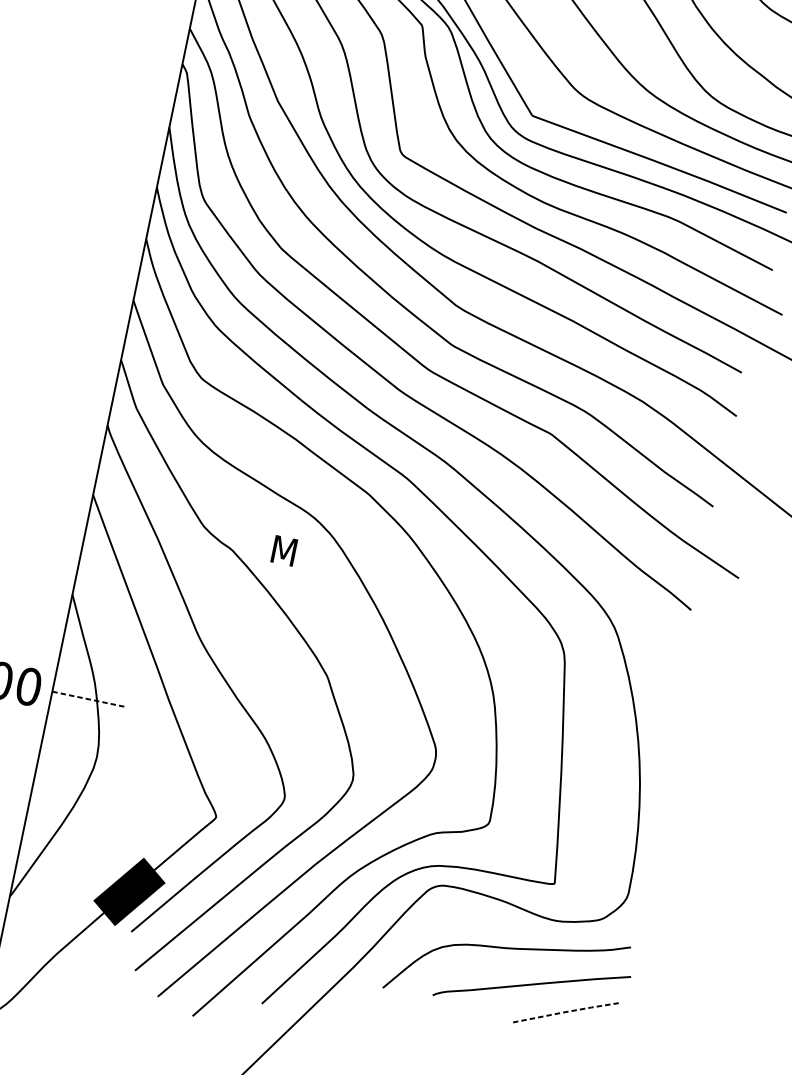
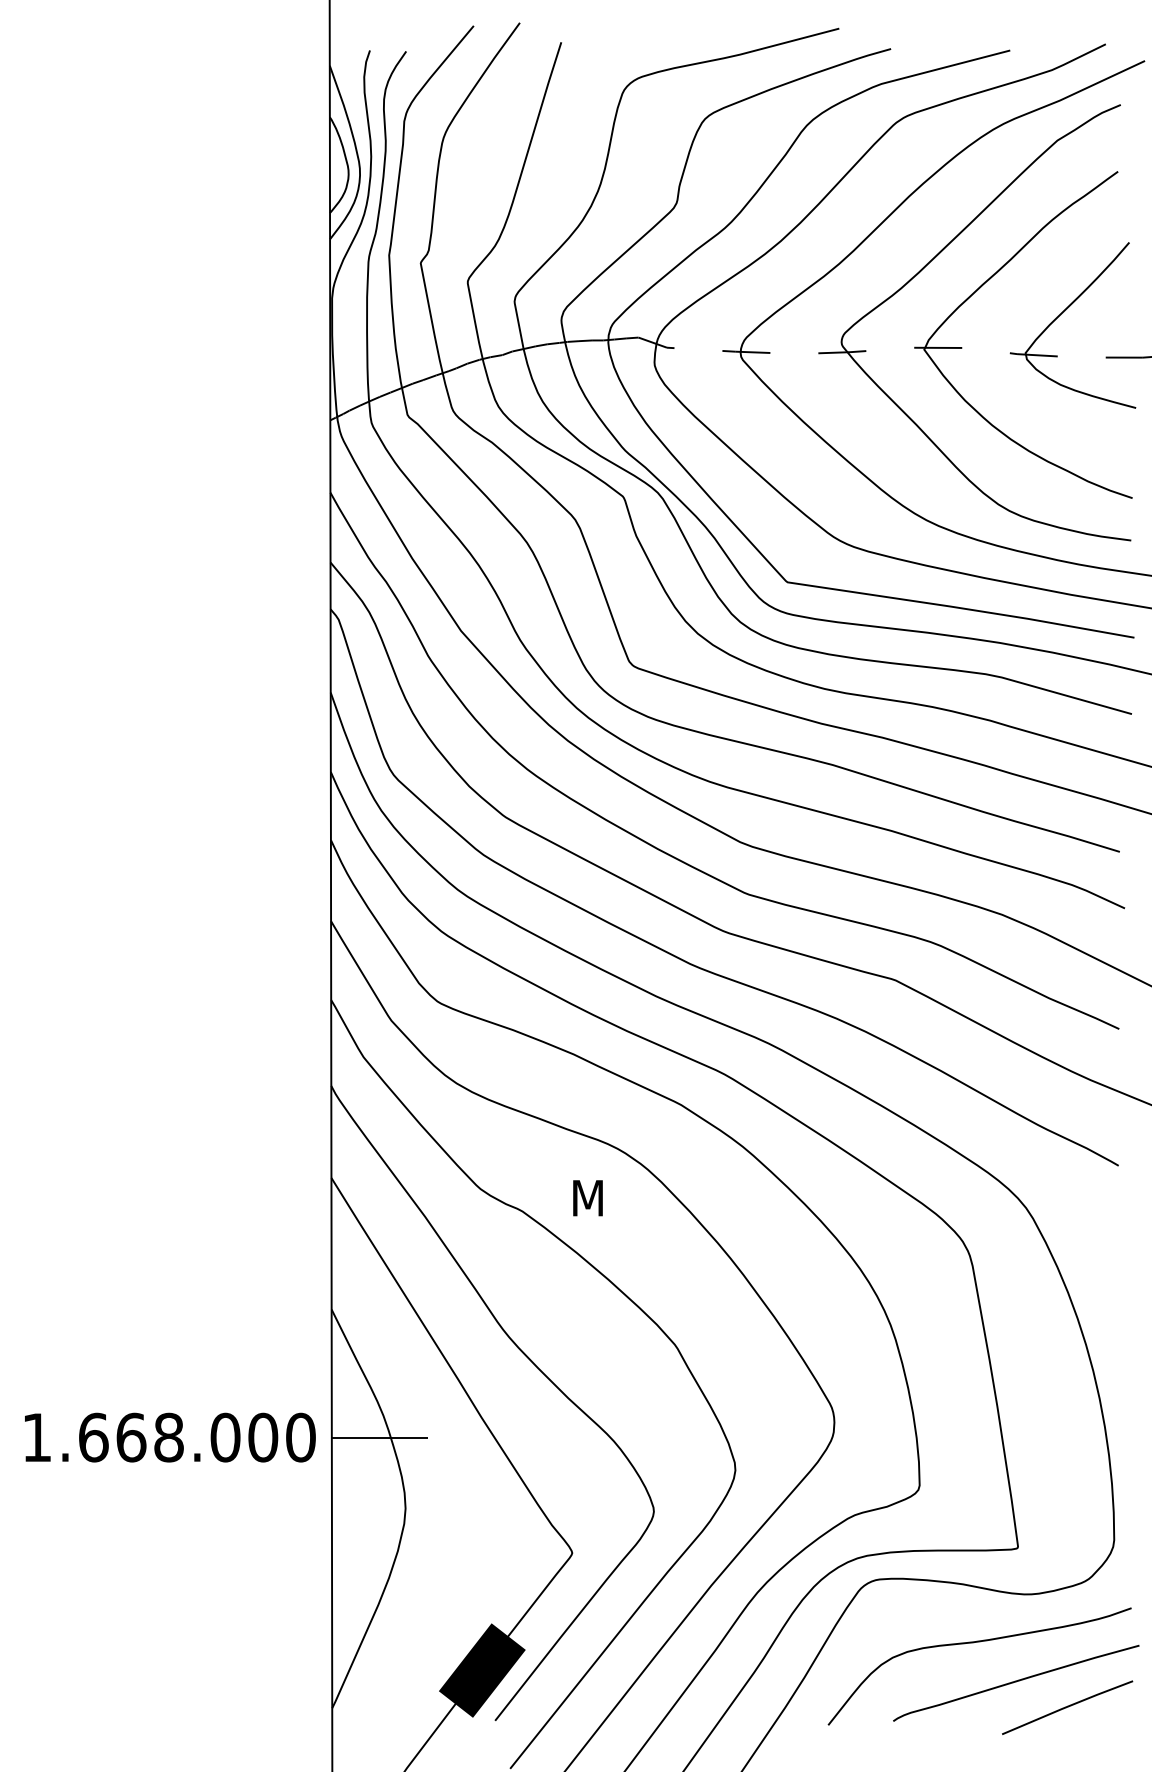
line: (89, 699) -> (380, 1437), dashed -> solid
line: (566, 1011) -> (1067, 1706), dashed -> solid

